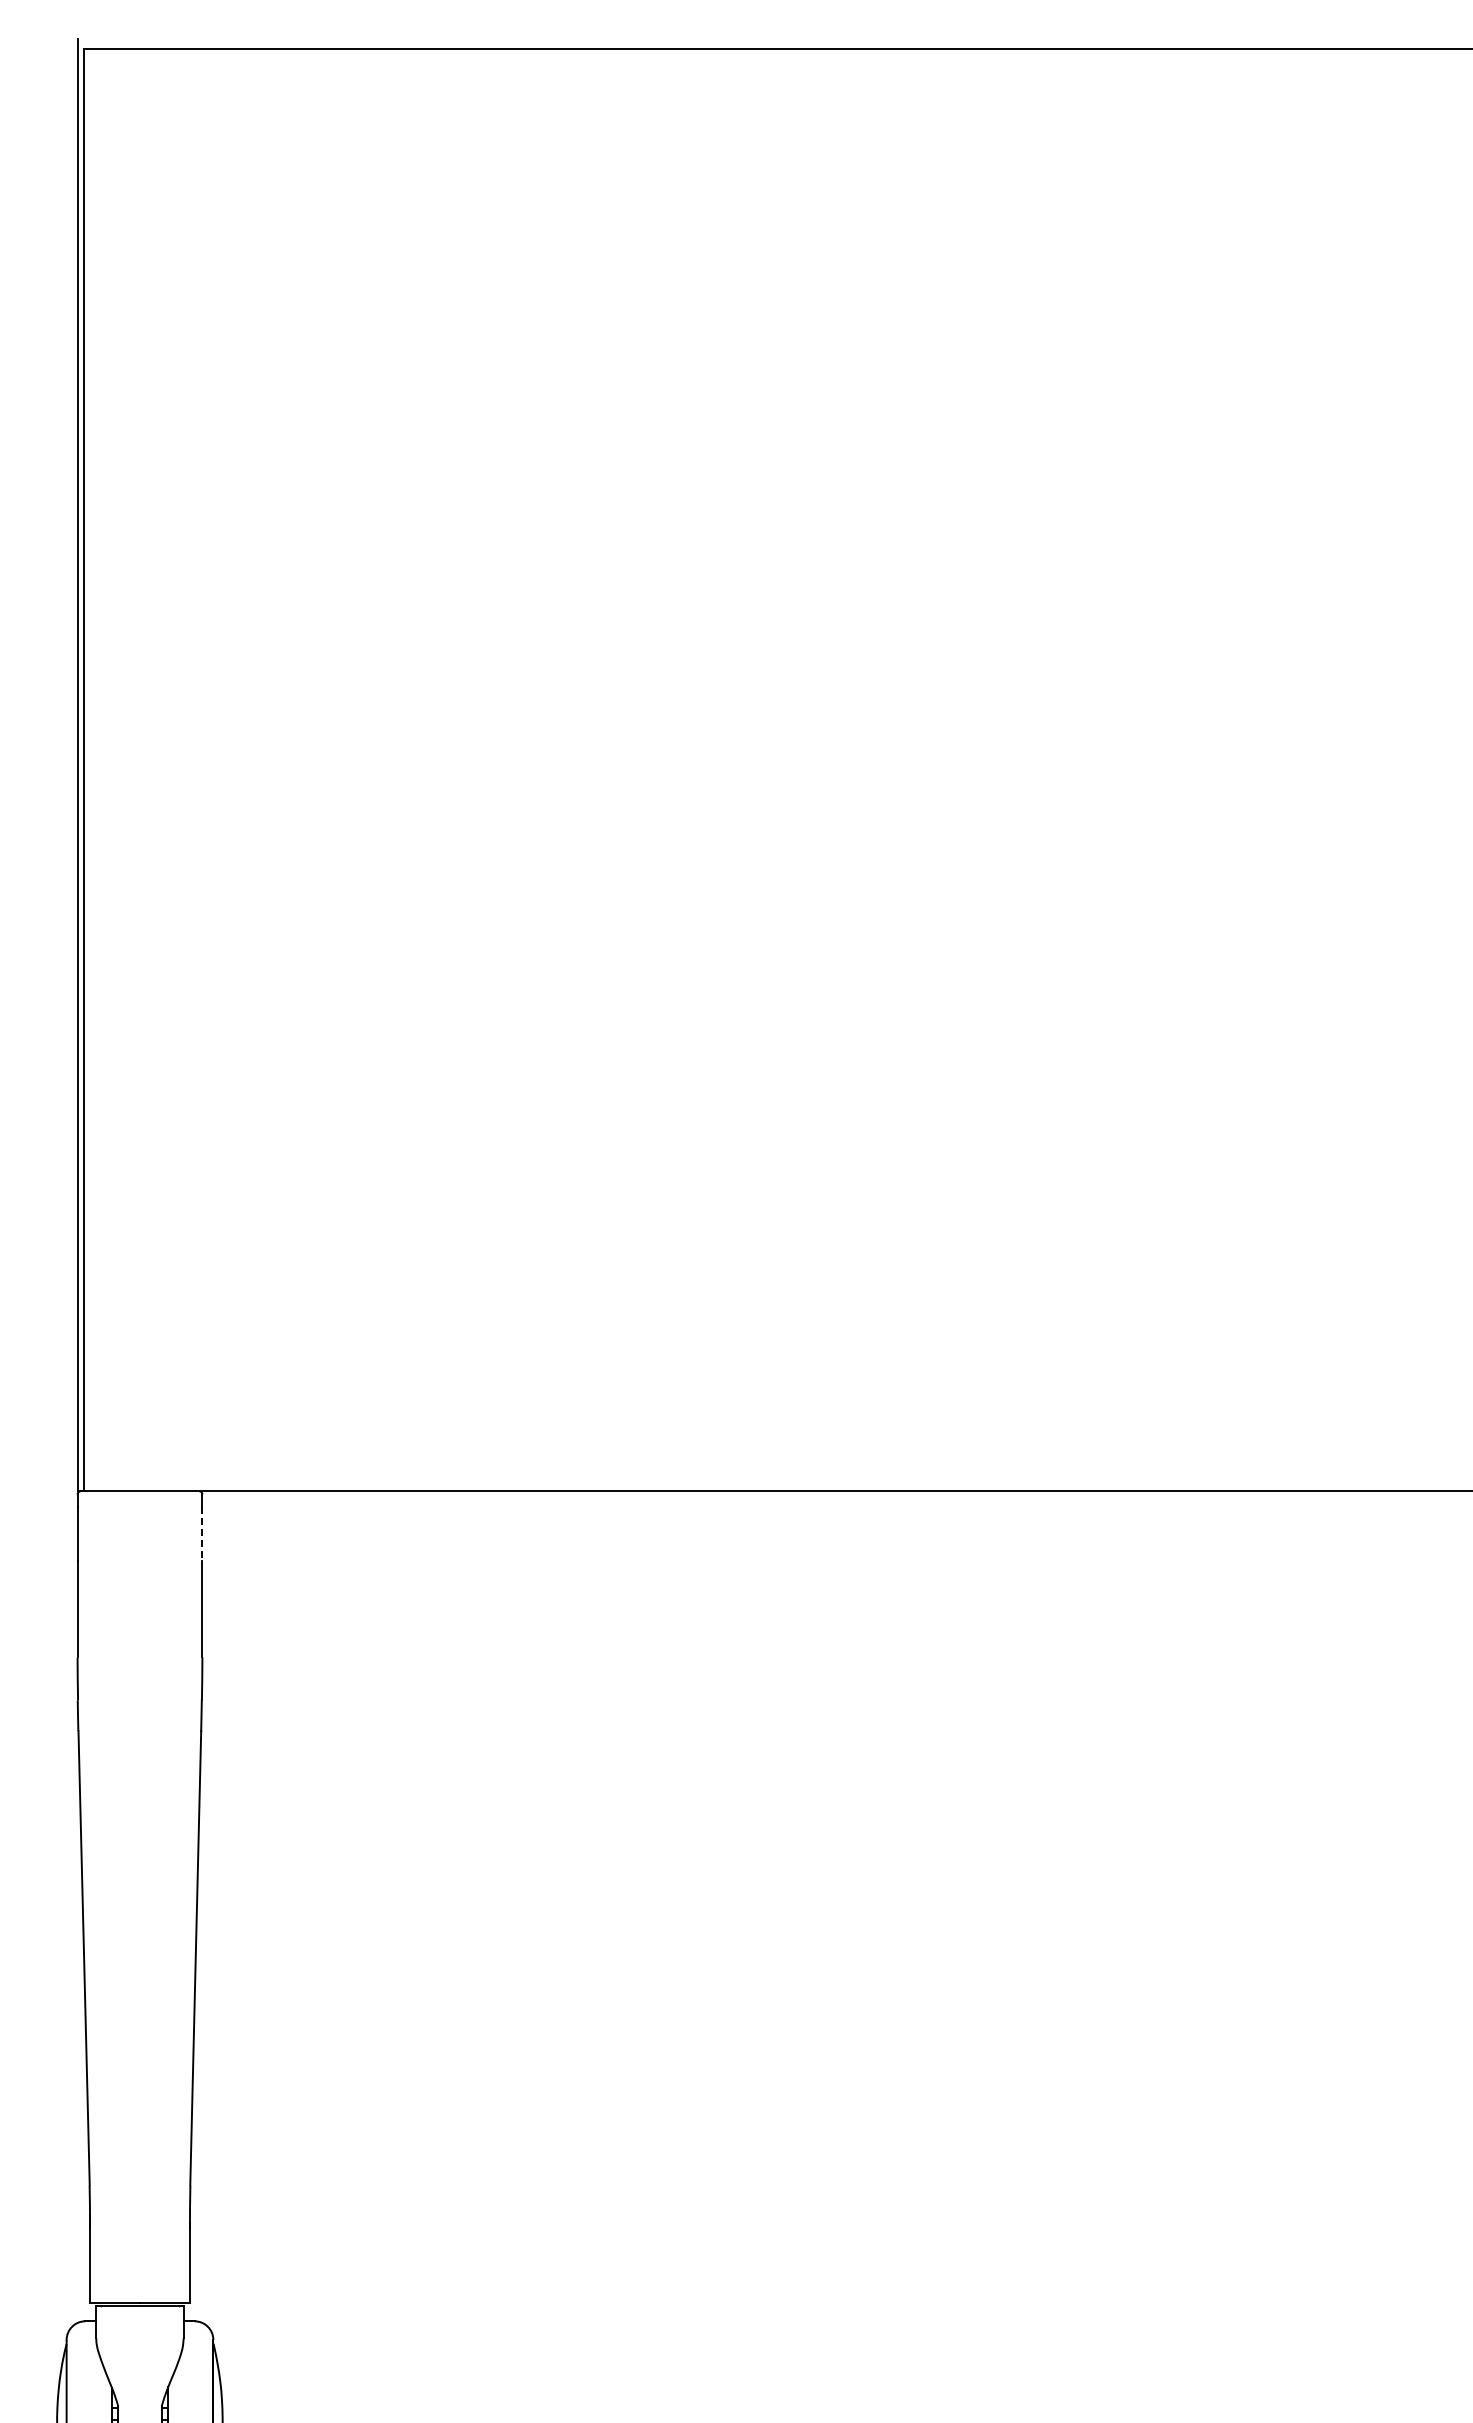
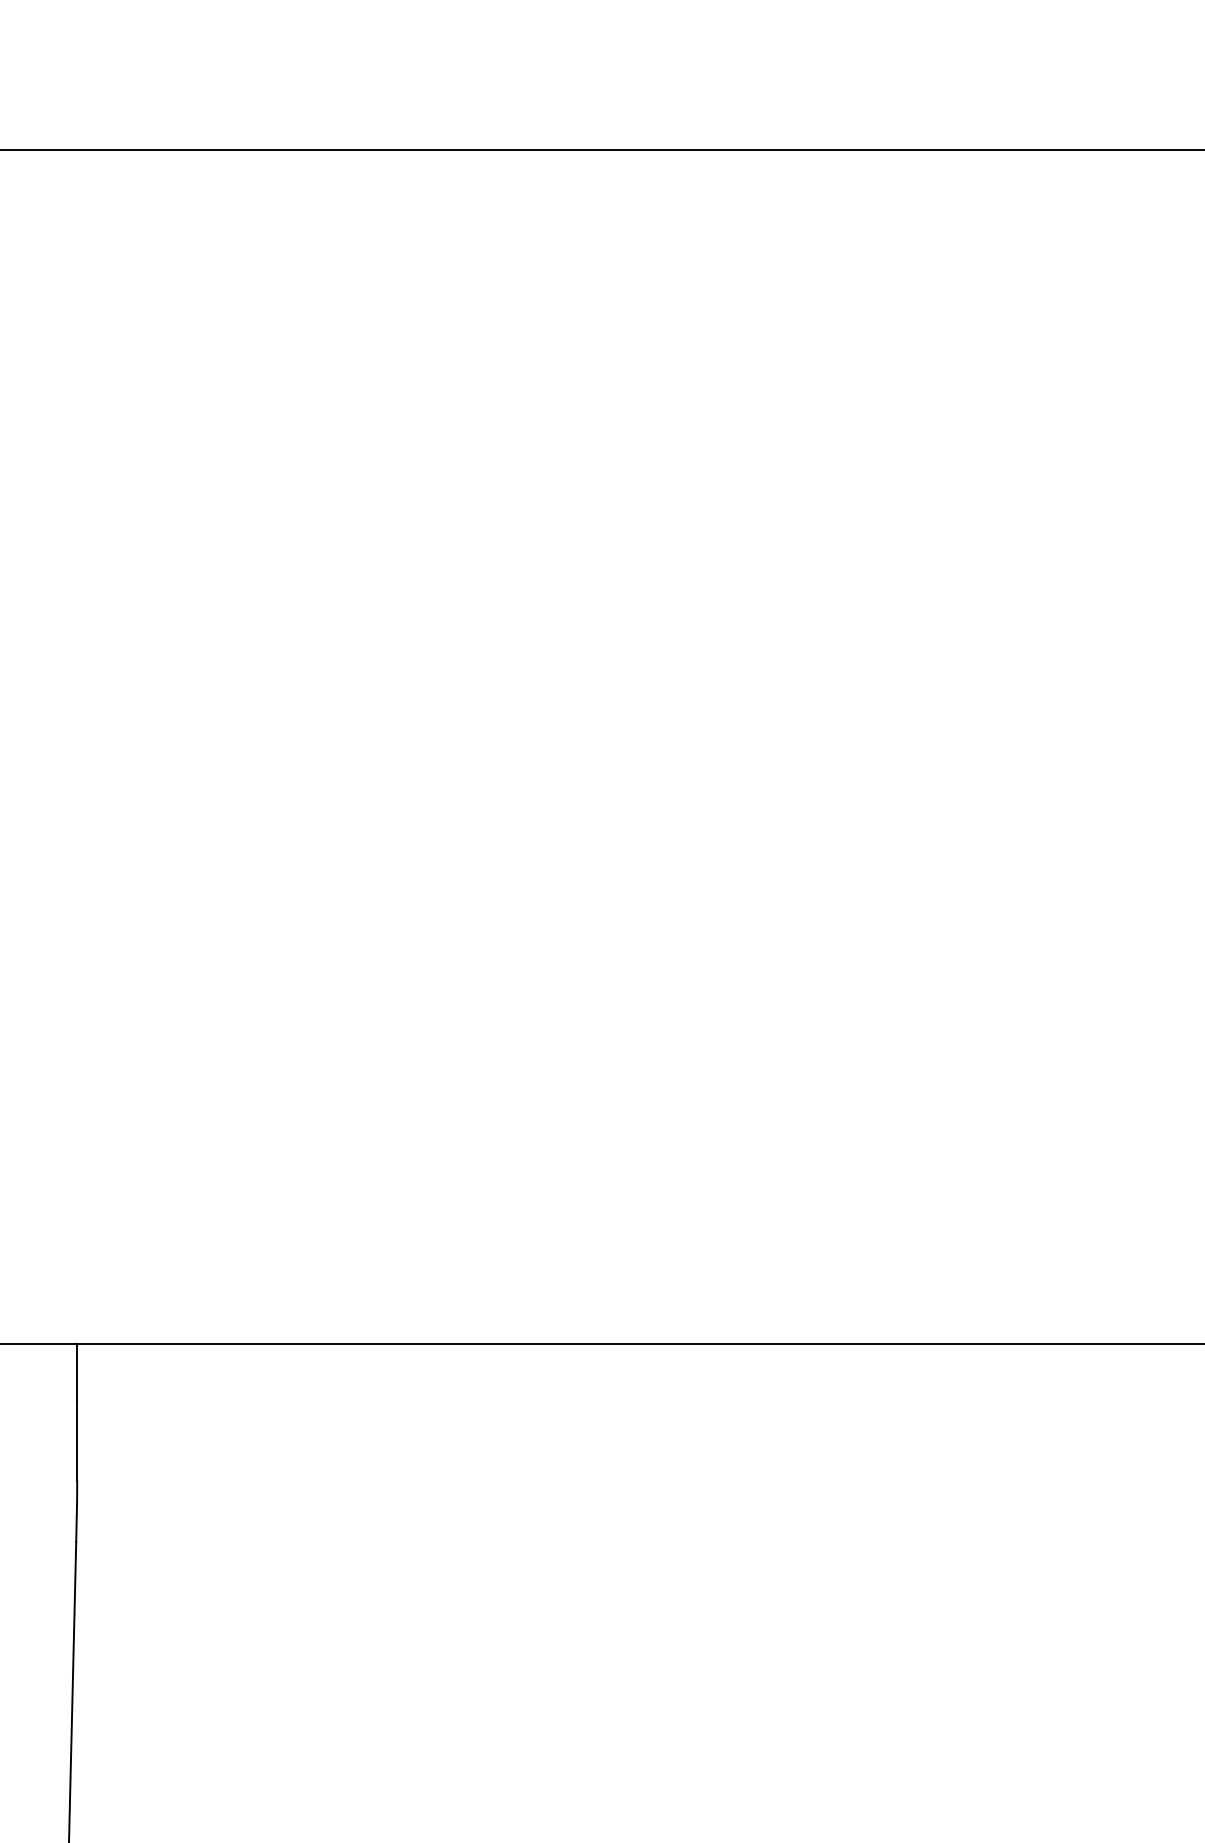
line: (202, 1533) -> (77, 1378), dashed -> solid

